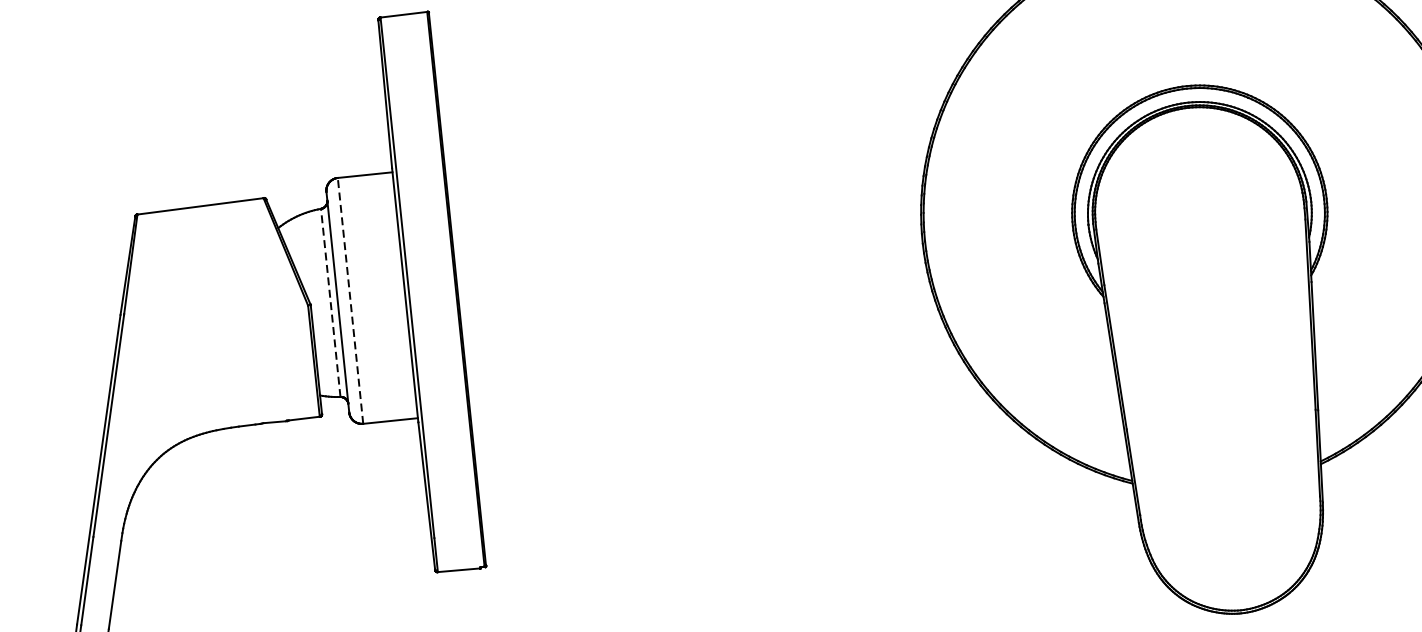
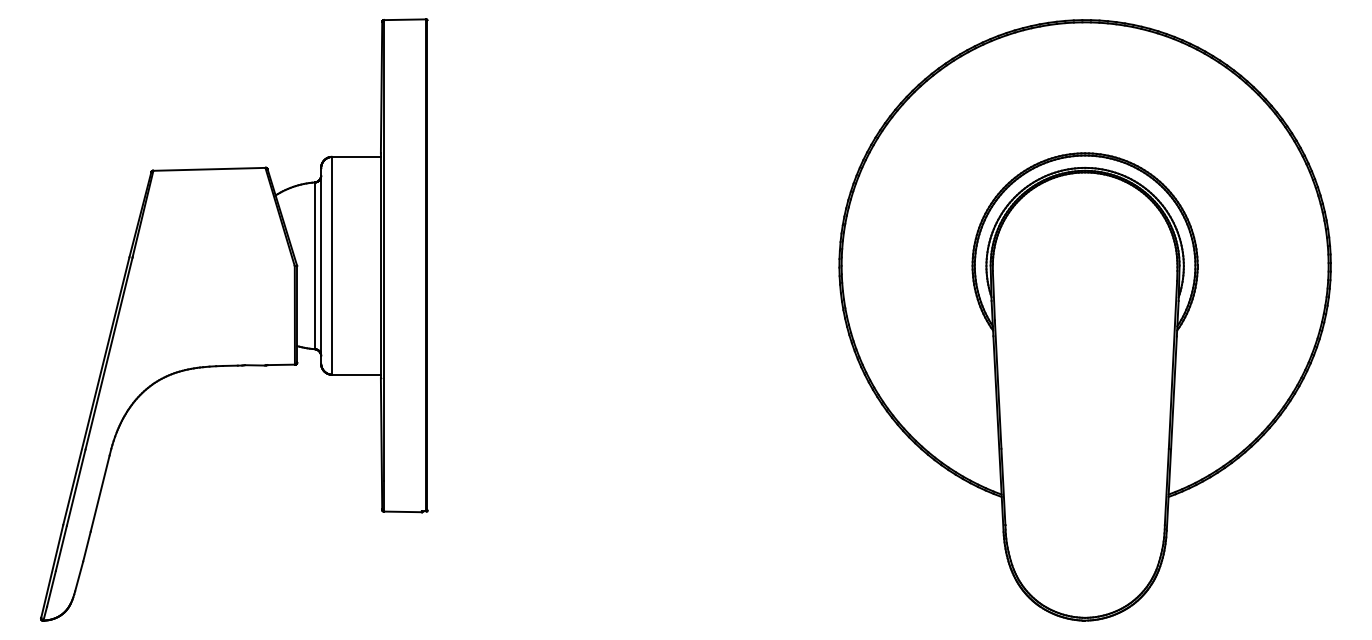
line: (350, 300) -> (332, 265), dashed -> solid
line: (330, 302) -> (314, 265), dashed -> solid

